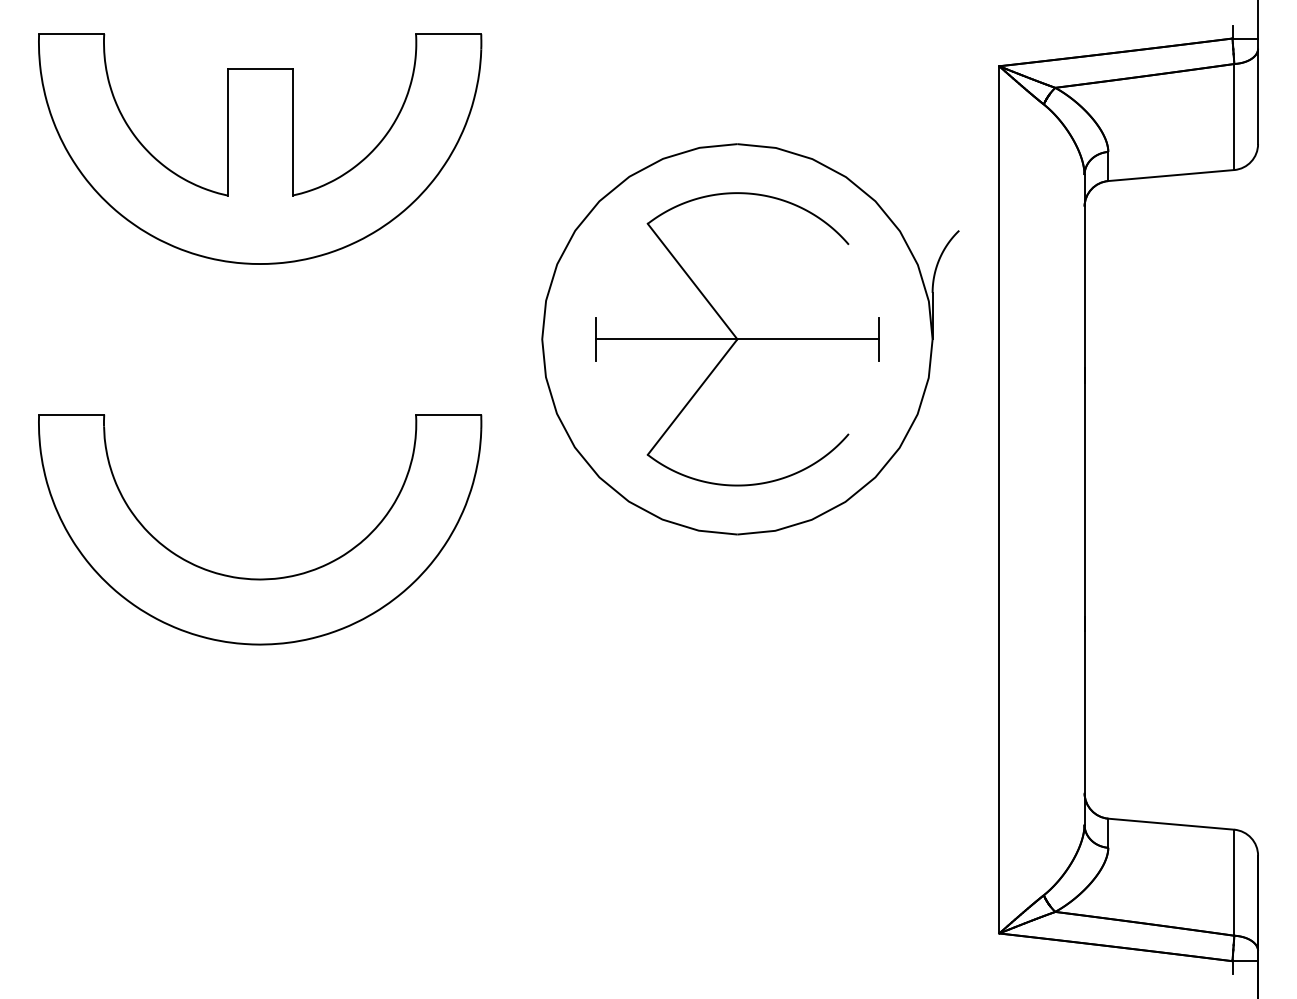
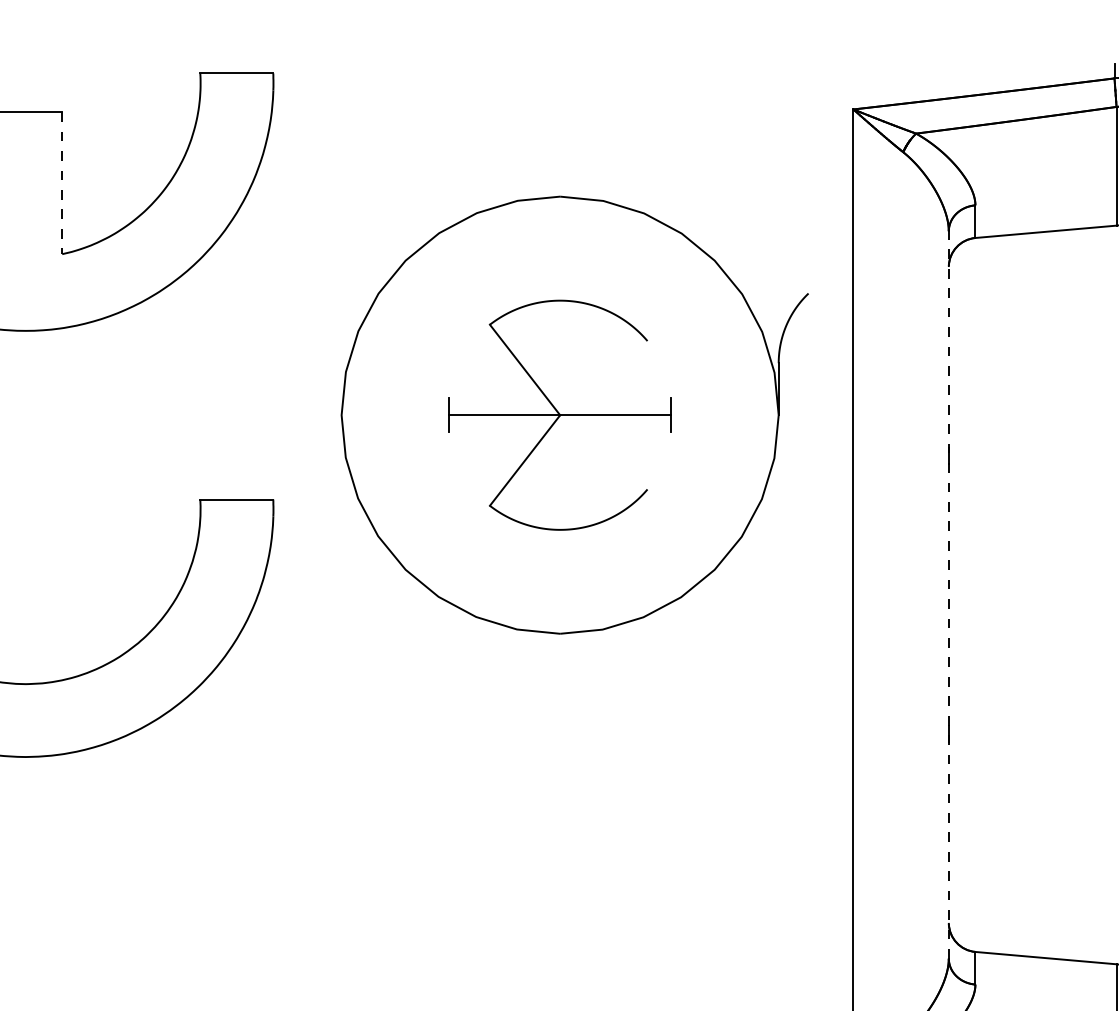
line: (292, 132) -> (61, 183), solid -> dashed
part: (737, 339) -> (560, 415), size x0.7
line: (1084, 499) -> (948, 594), solid -> dashed

